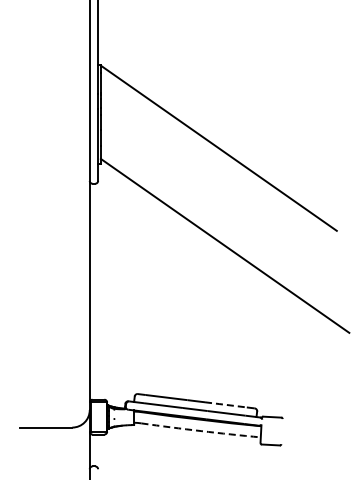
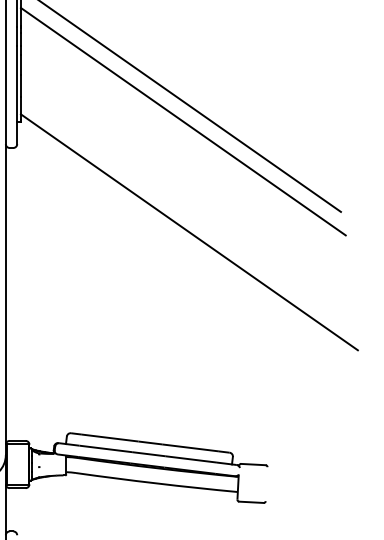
line: (220, 164) -> (183, 121), added
line: (225, 404) -> (189, 447), dashed -> solid
arc: (201, 431) -> (157, 484), dashed -> solid

